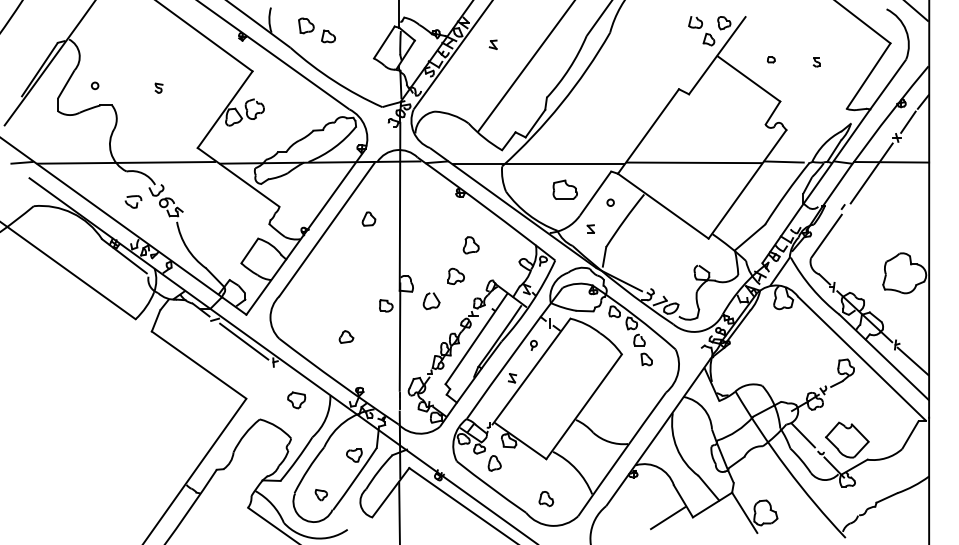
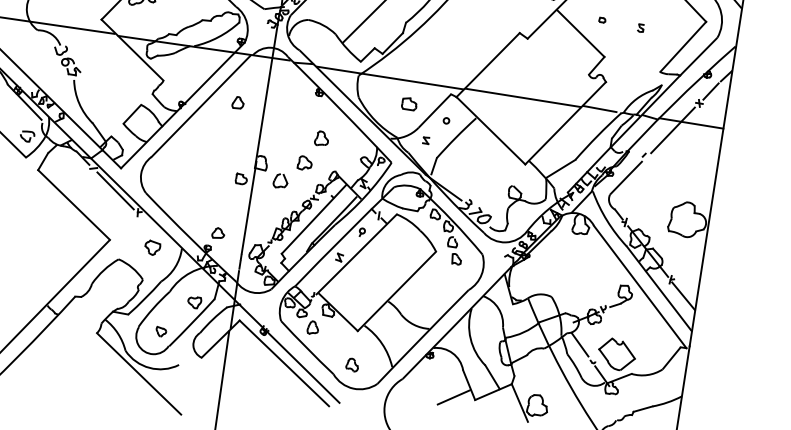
part: (565, 189) -> (409, 103), size x0.71
part: (133, 201) -> (27, 136), moved
part: (346, 336) -> (218, 232), moved

